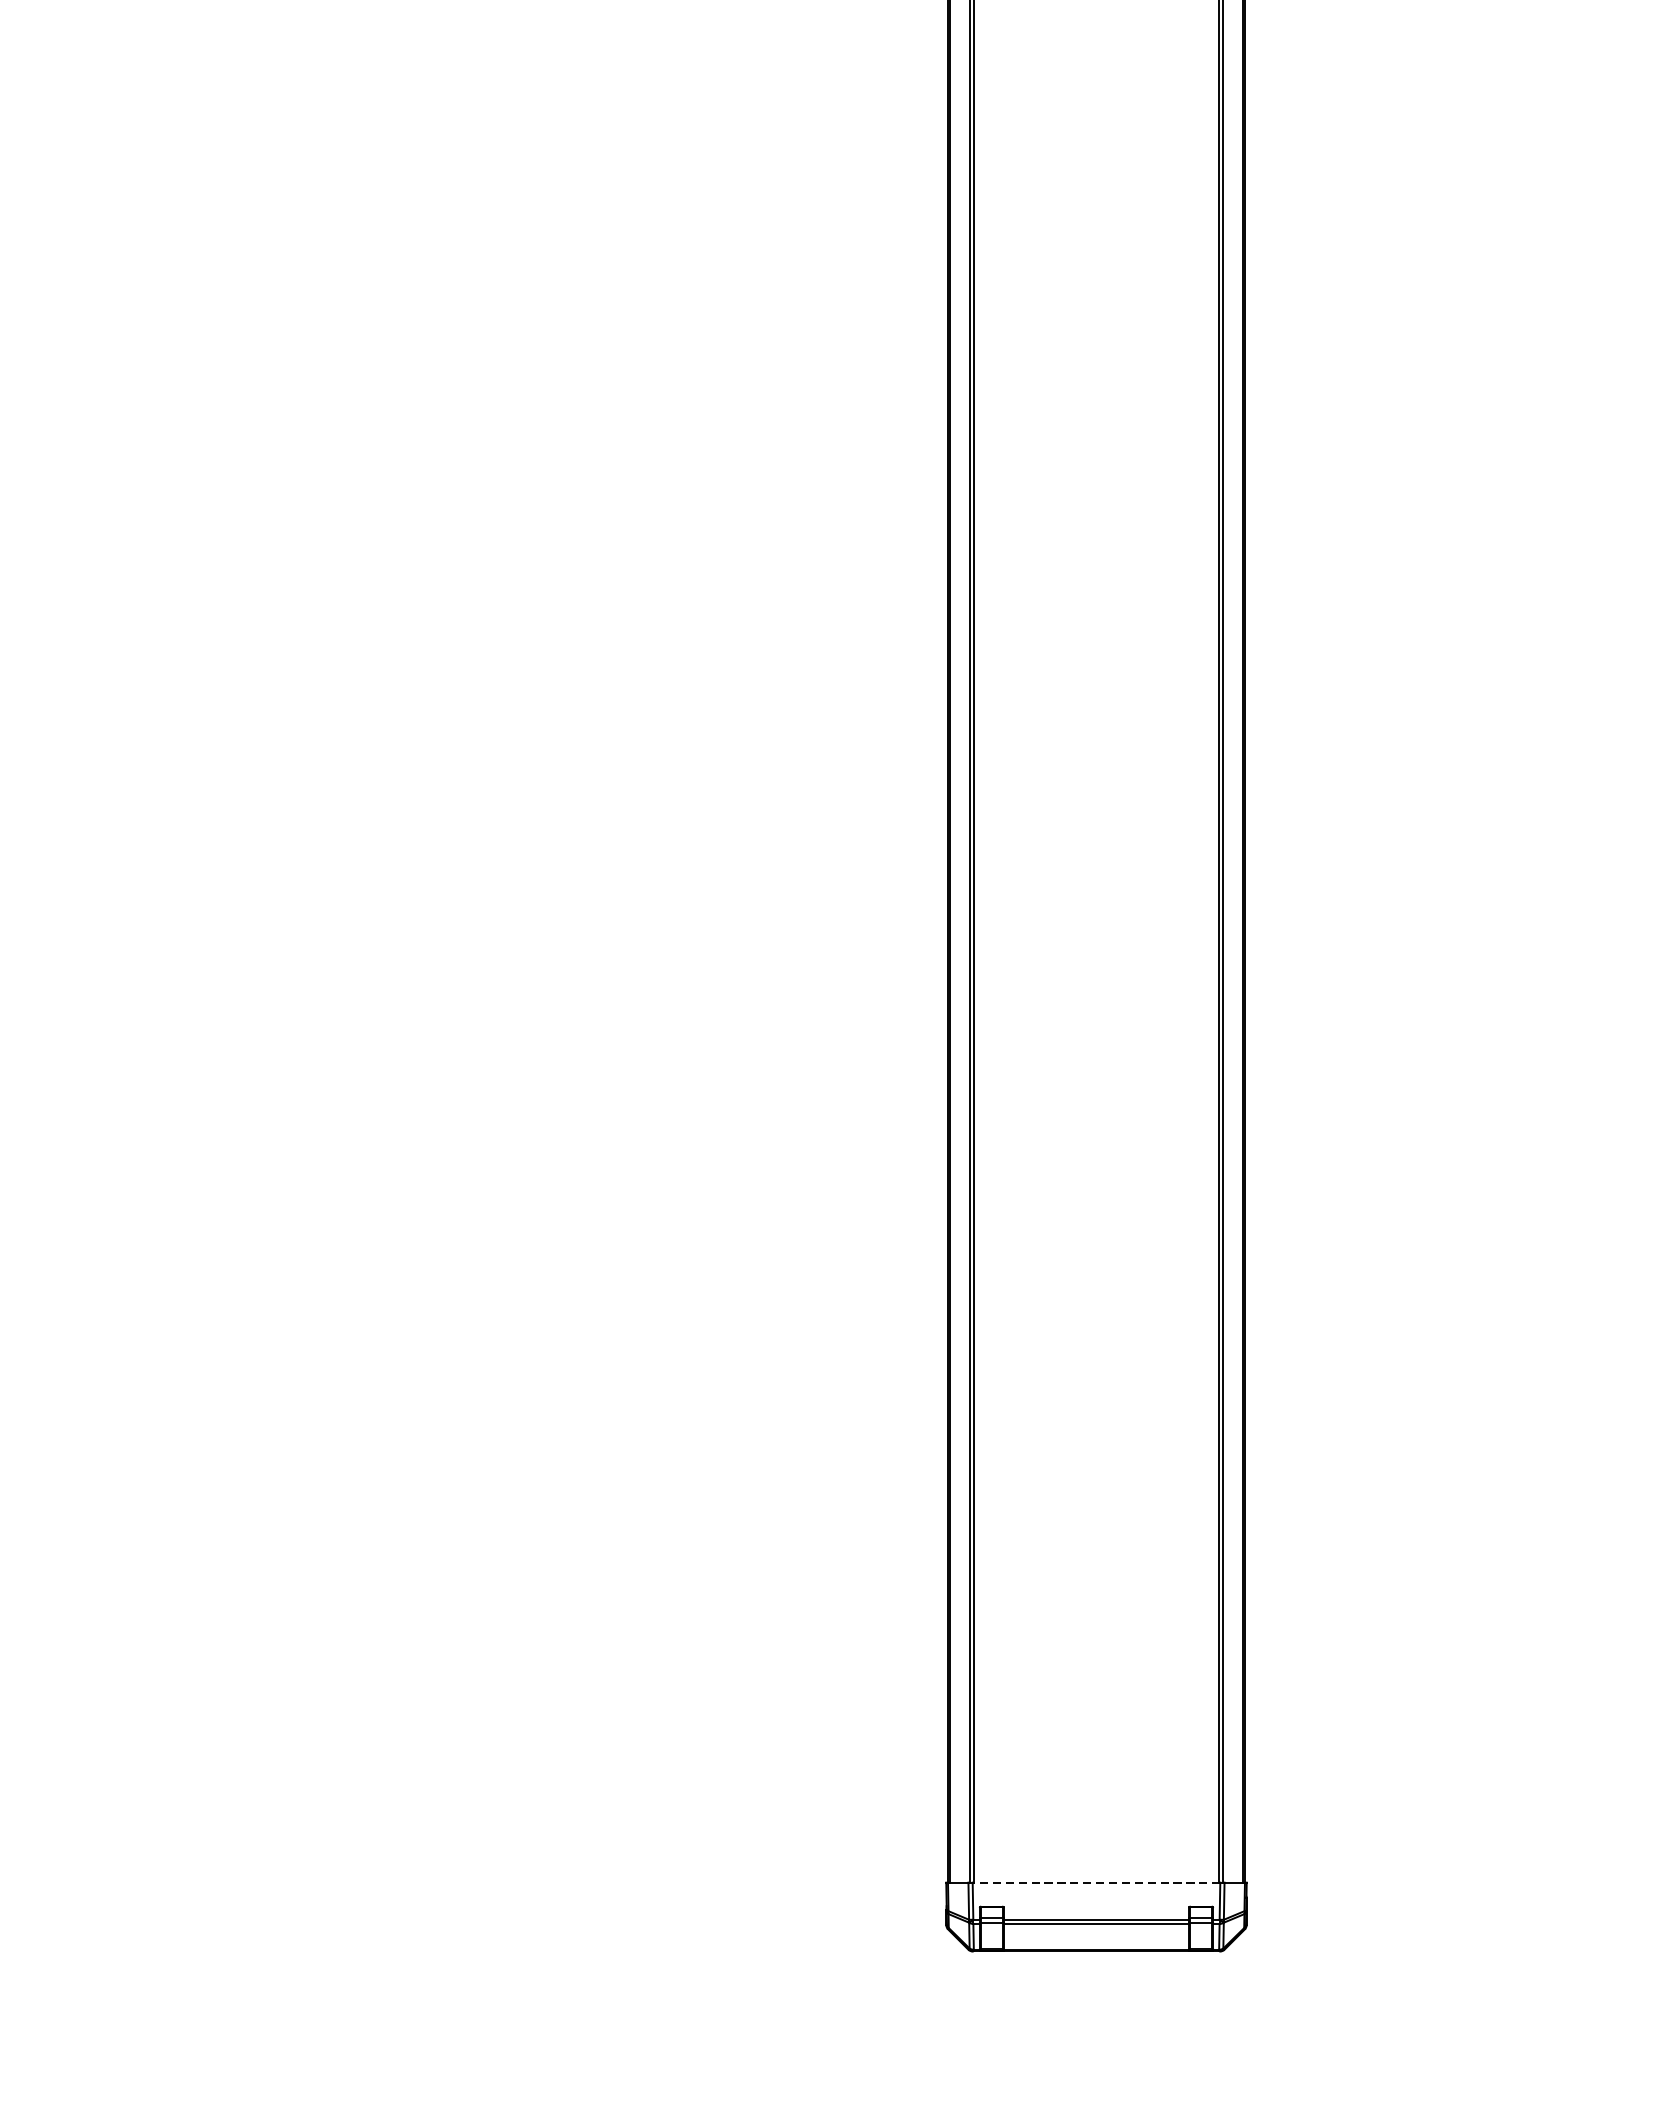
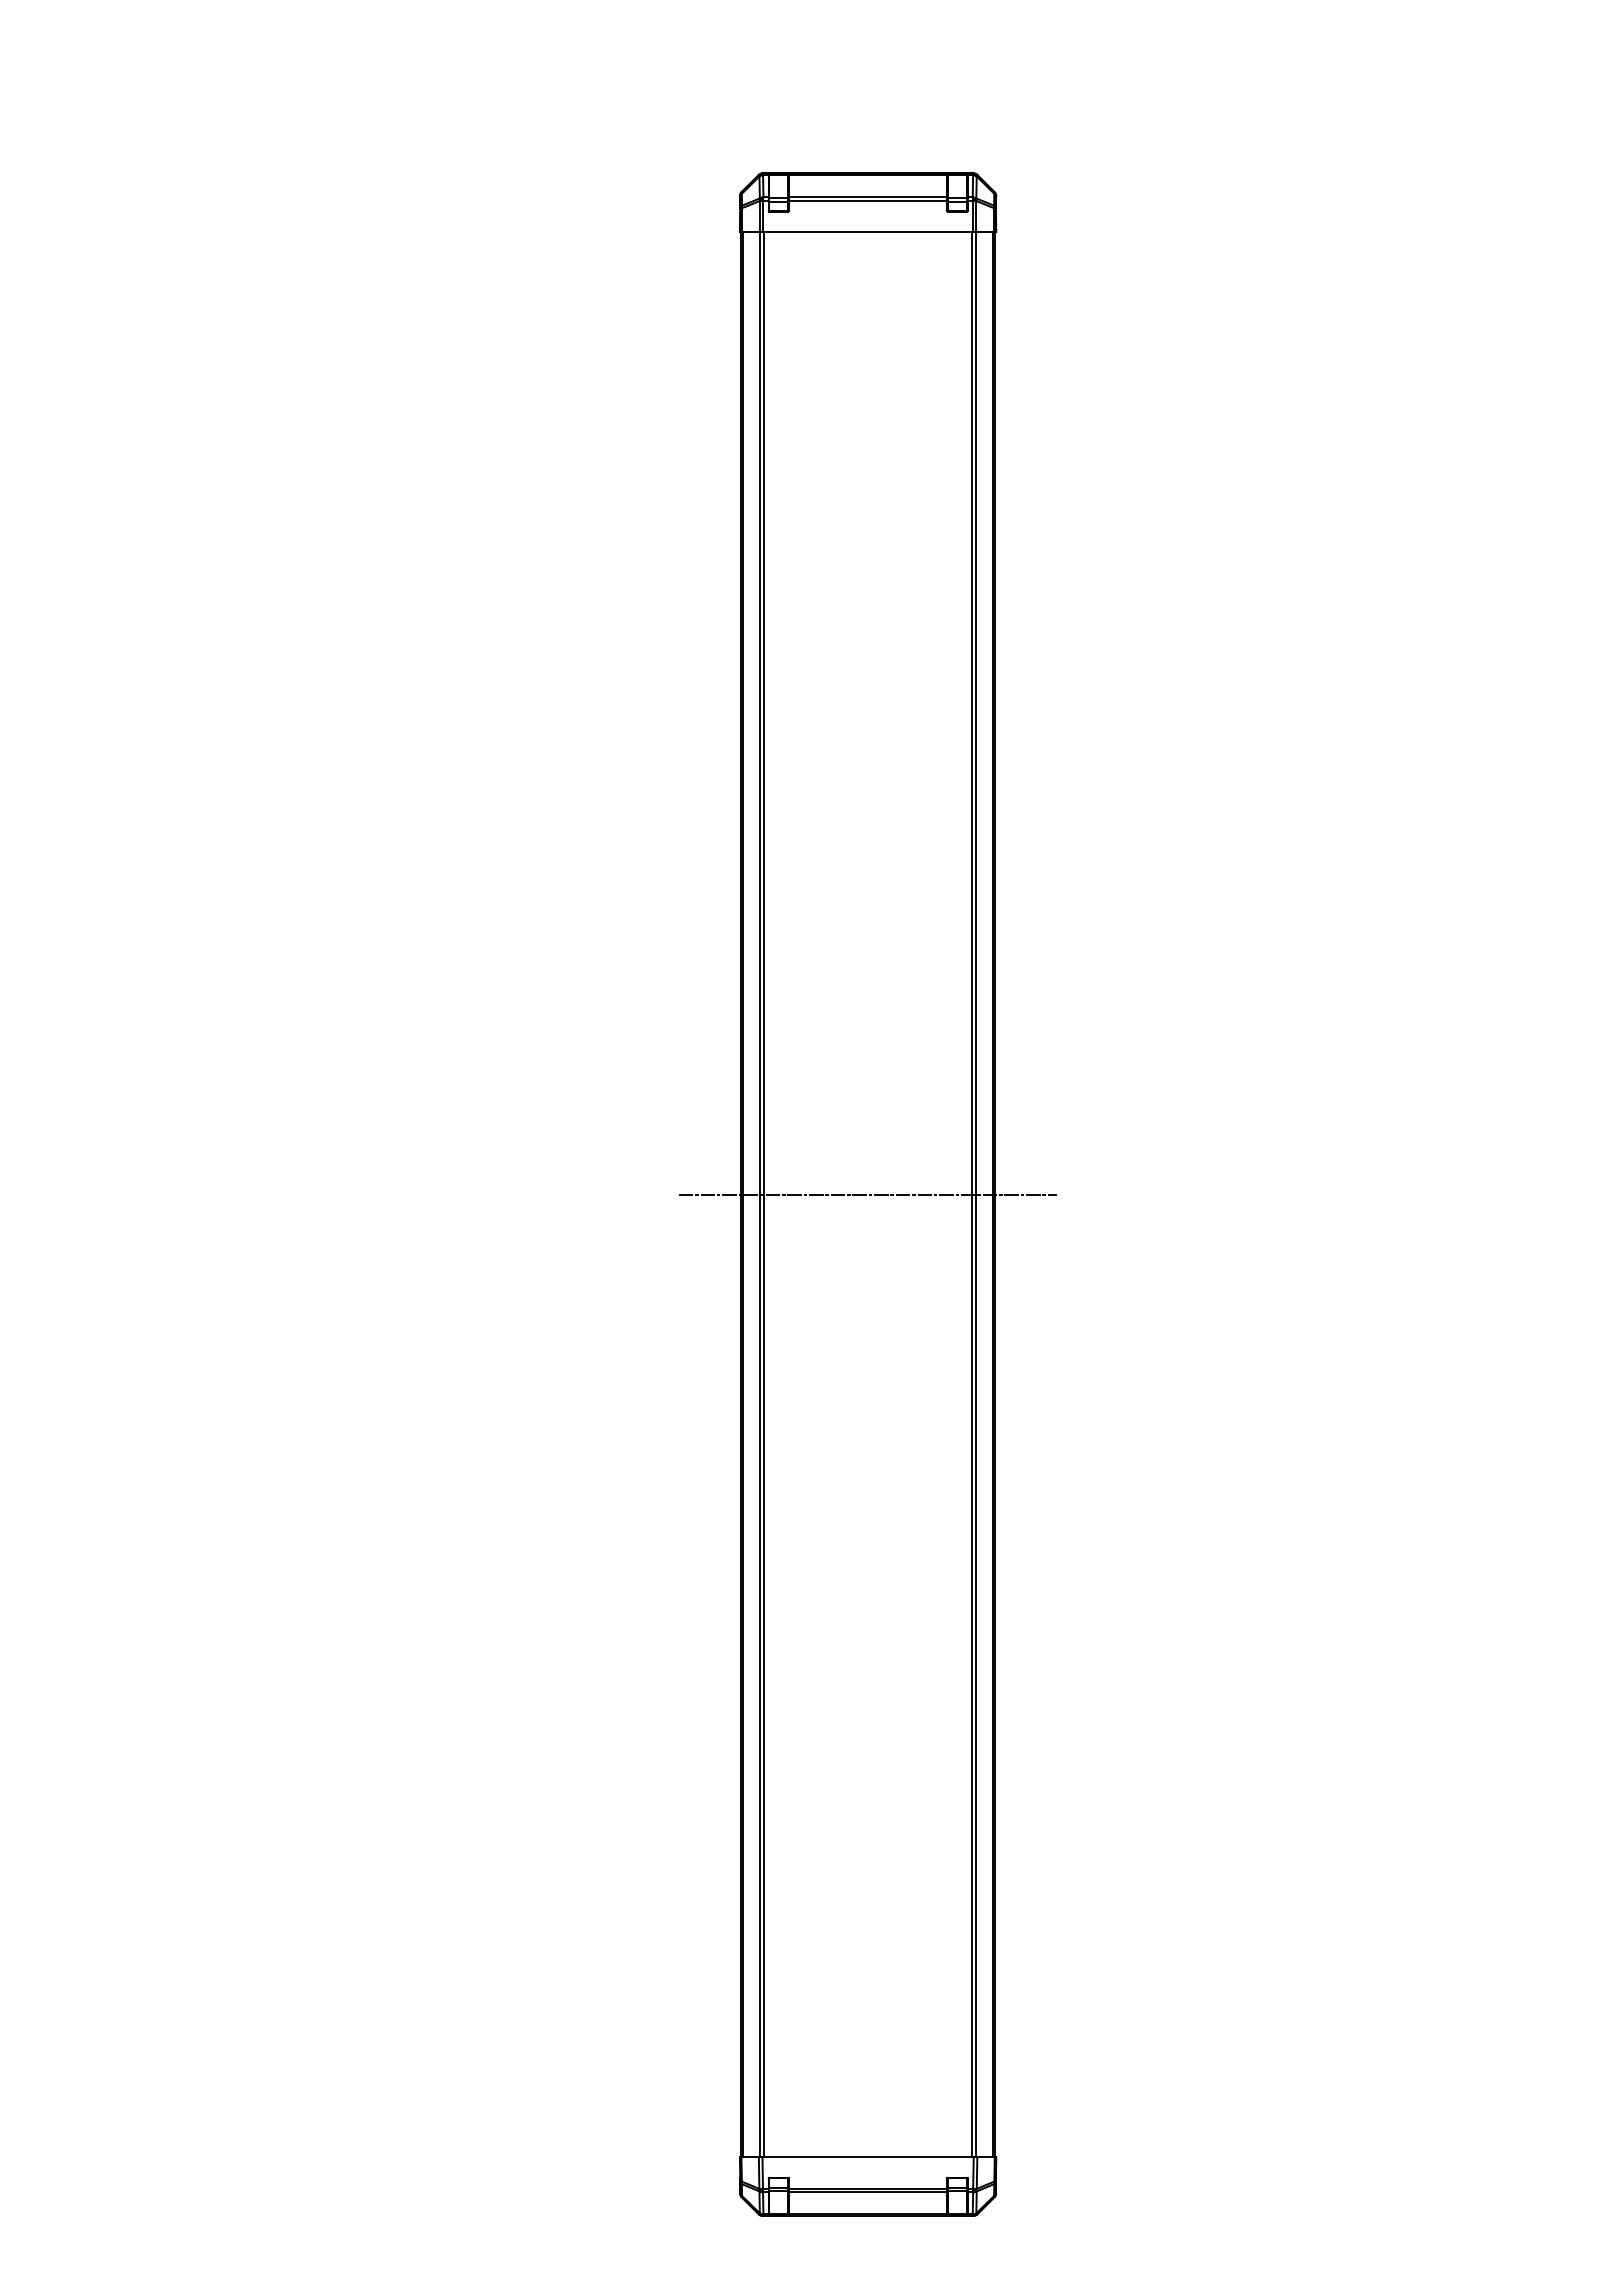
line: (1095, 754) -> (867, 1194), added
line: (1096, 1882) -> (868, 2157), dashed -> solid

